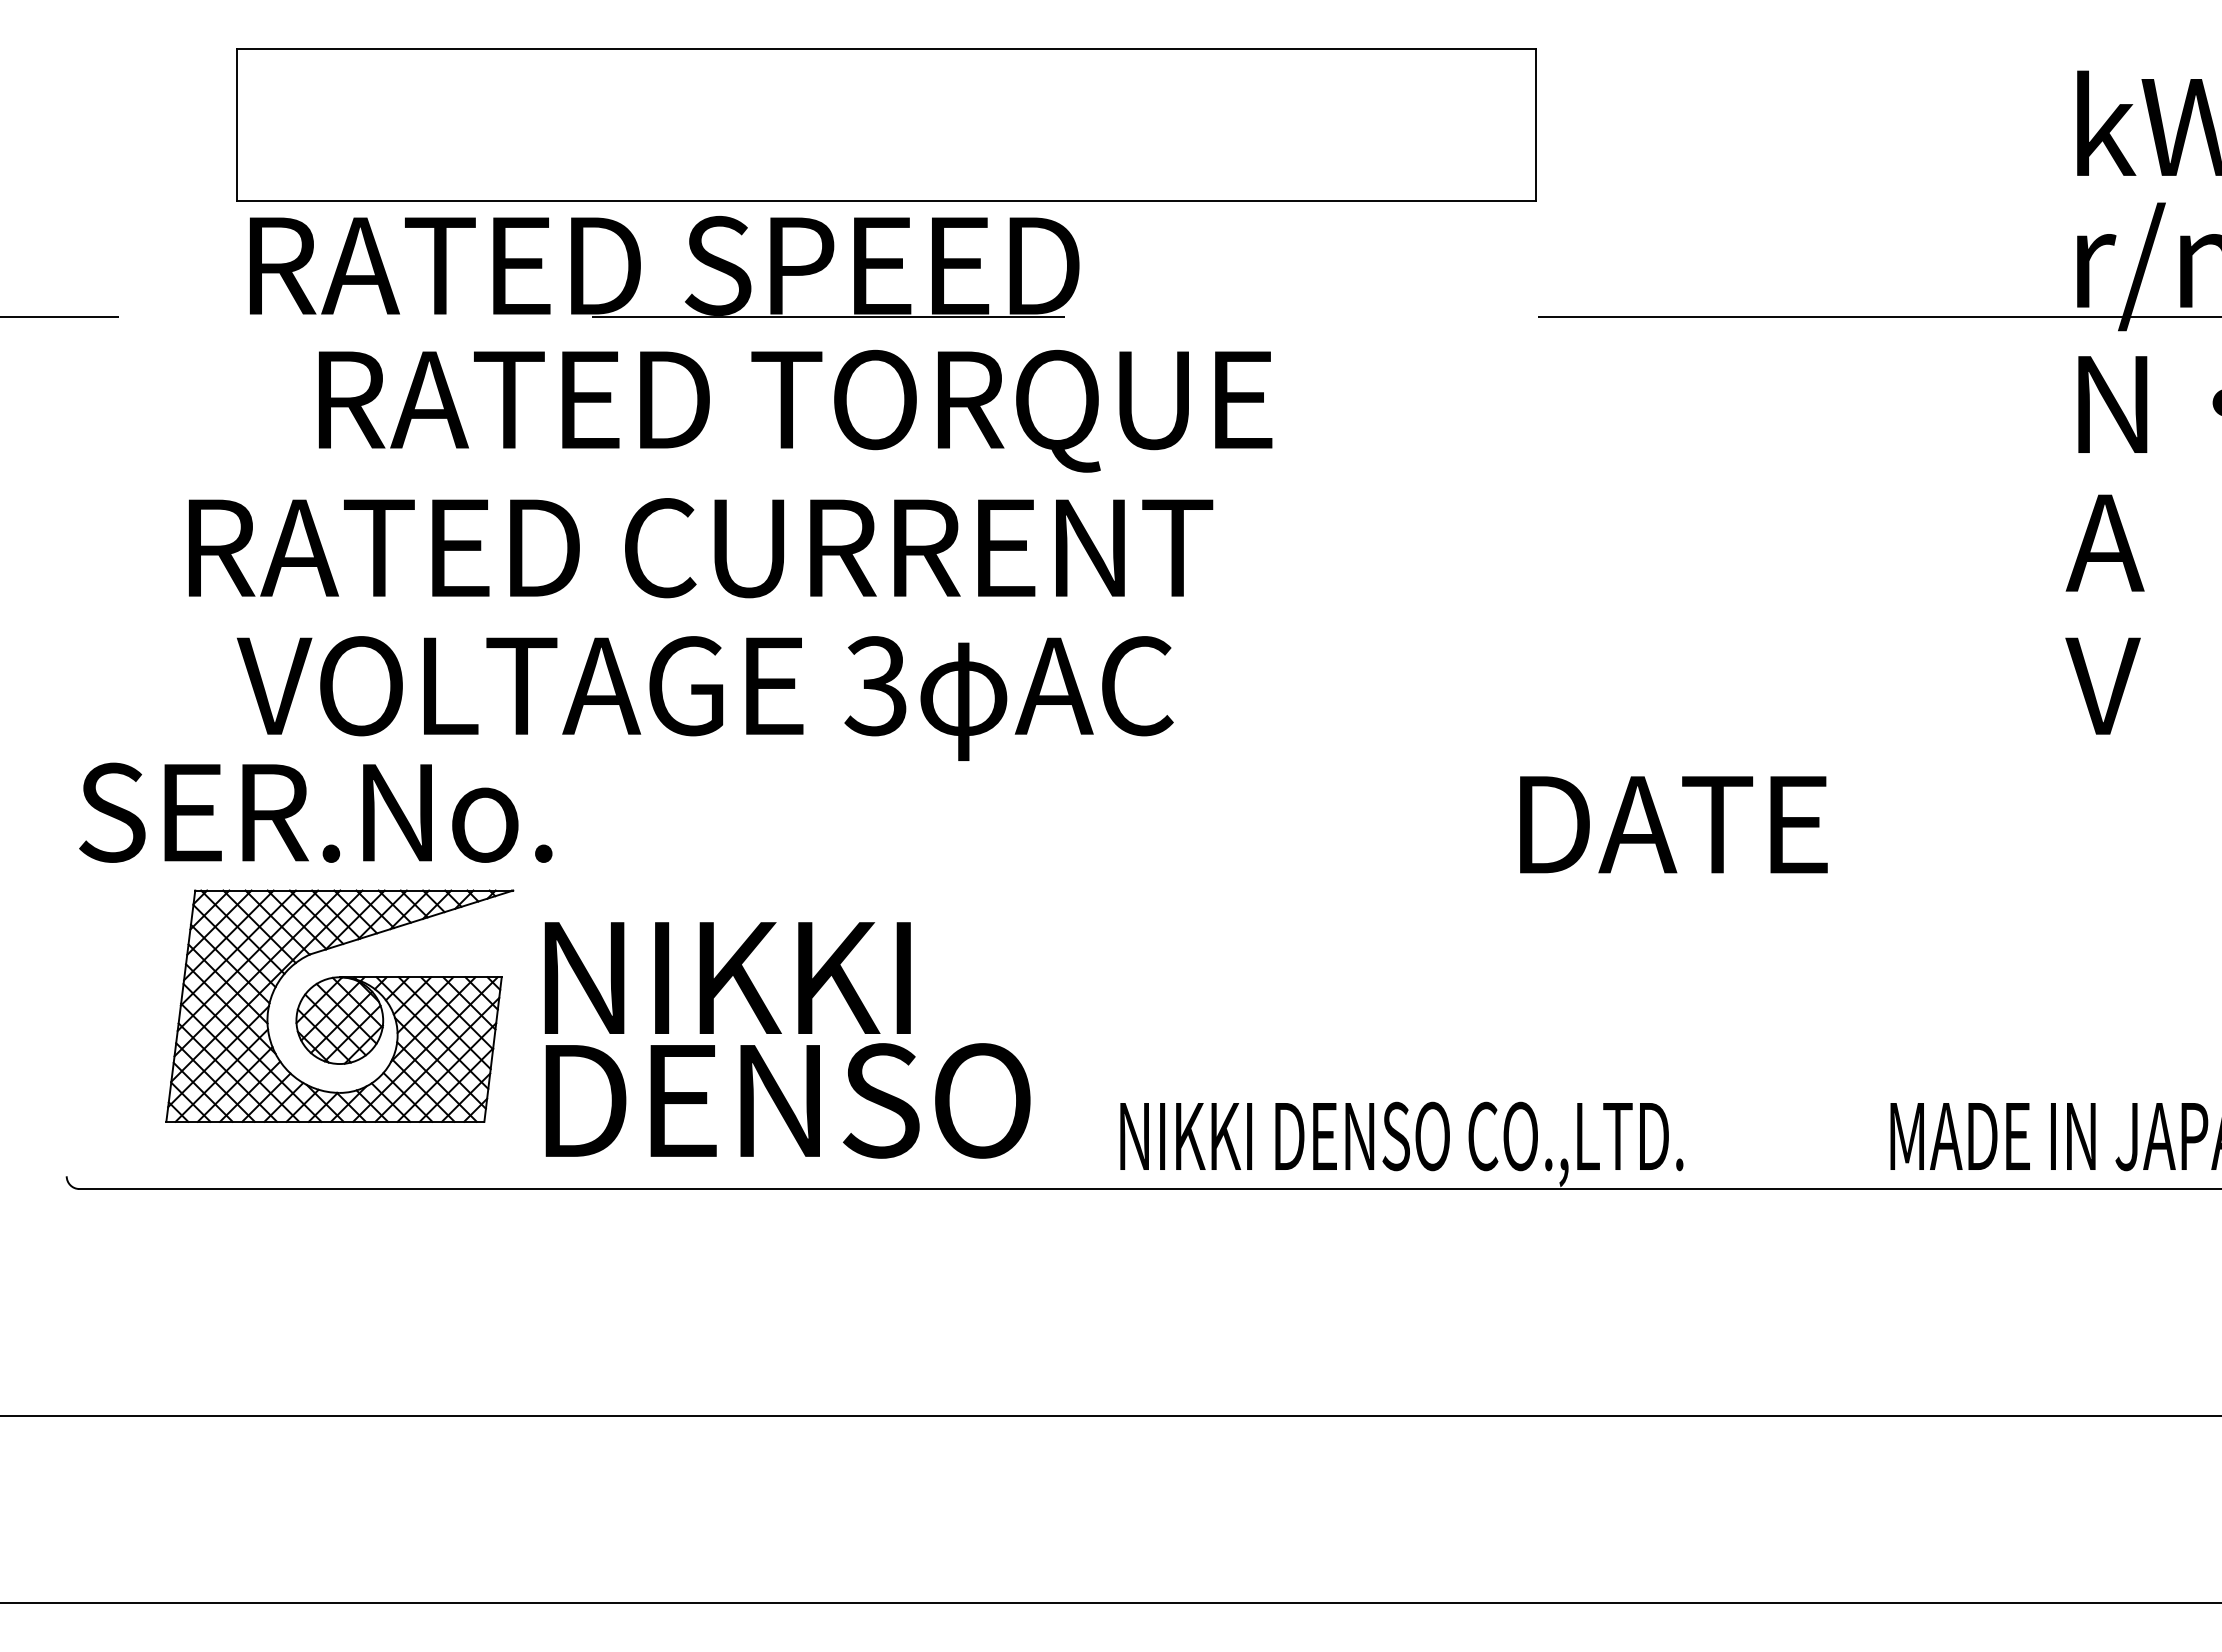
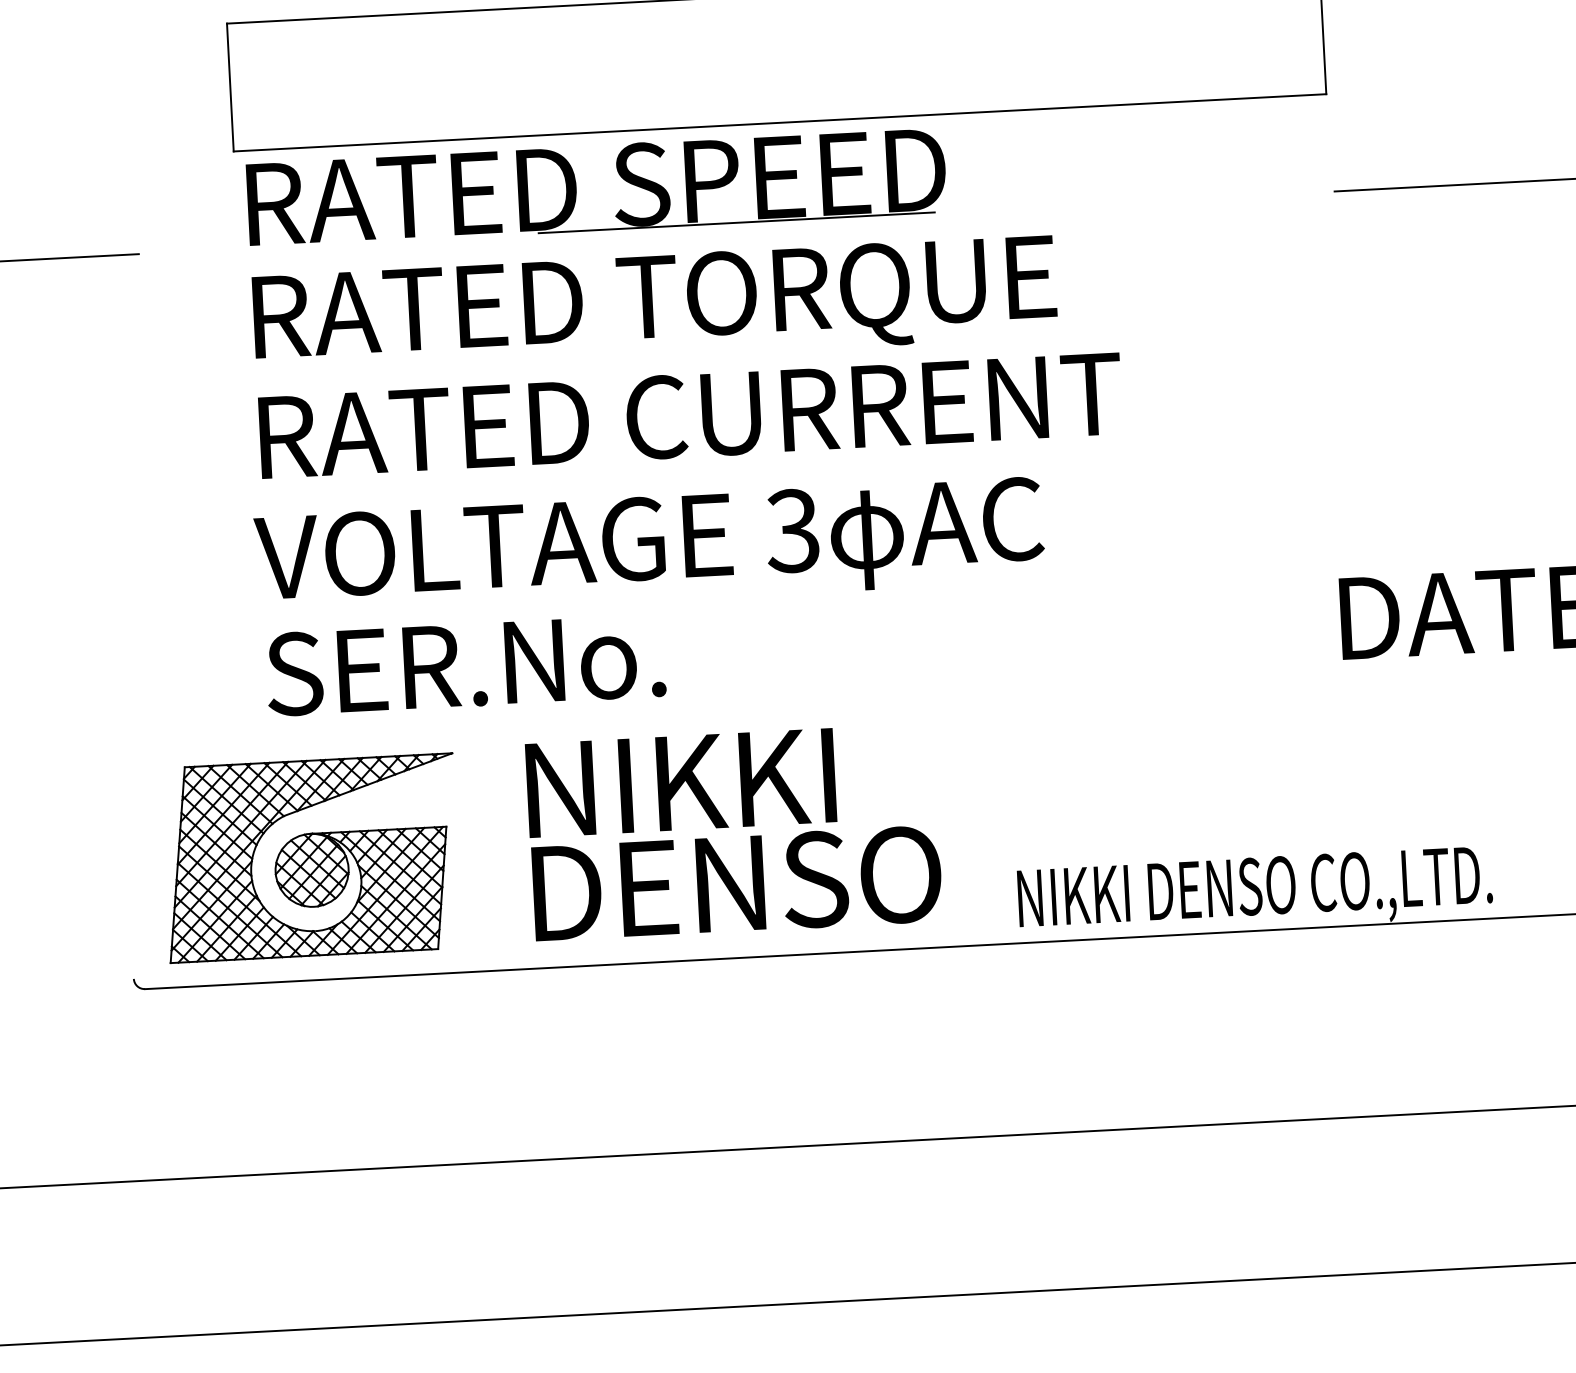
text: (795, 410) -> (655, 305), moved
text: (701, 548) -> (691, 416), moved
text: (315, 812) -> (465, 664), moved
part: (339, 1005) -> (311, 857), moved

